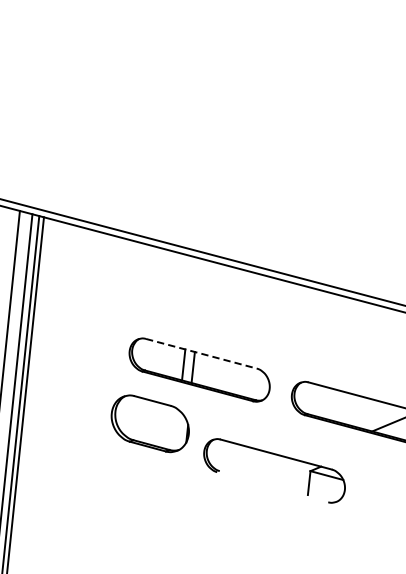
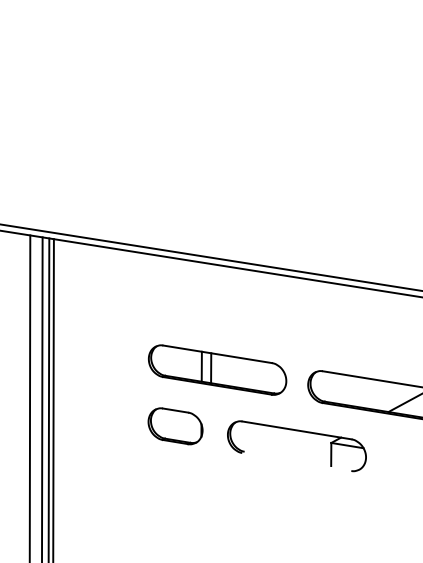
line: (202, 354) -> (218, 354), dashed -> solid
part: (150, 424) -> (175, 426), size x0.71
part: (280, 457) -> (301, 432), moved

